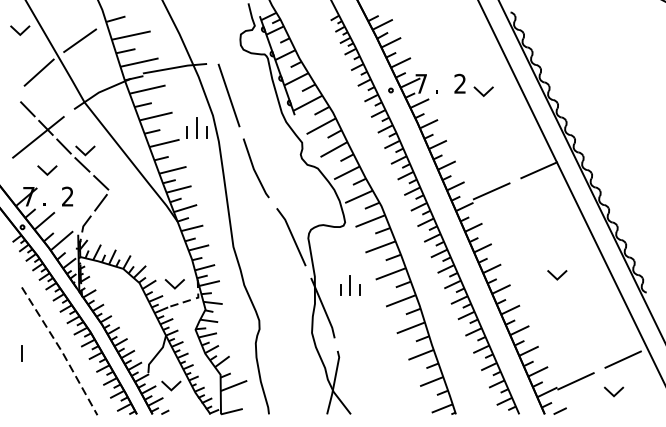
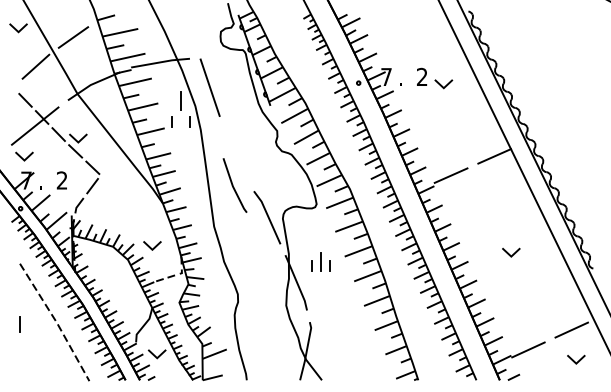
line: (196, 127) -> (180, 100), moved
line: (254, 168) -> (233, 185), moved
line: (45, 171) -> (22, 157), moved
line: (172, 284) -> (150, 246), moved
line: (612, 392) -> (574, 360), moved

